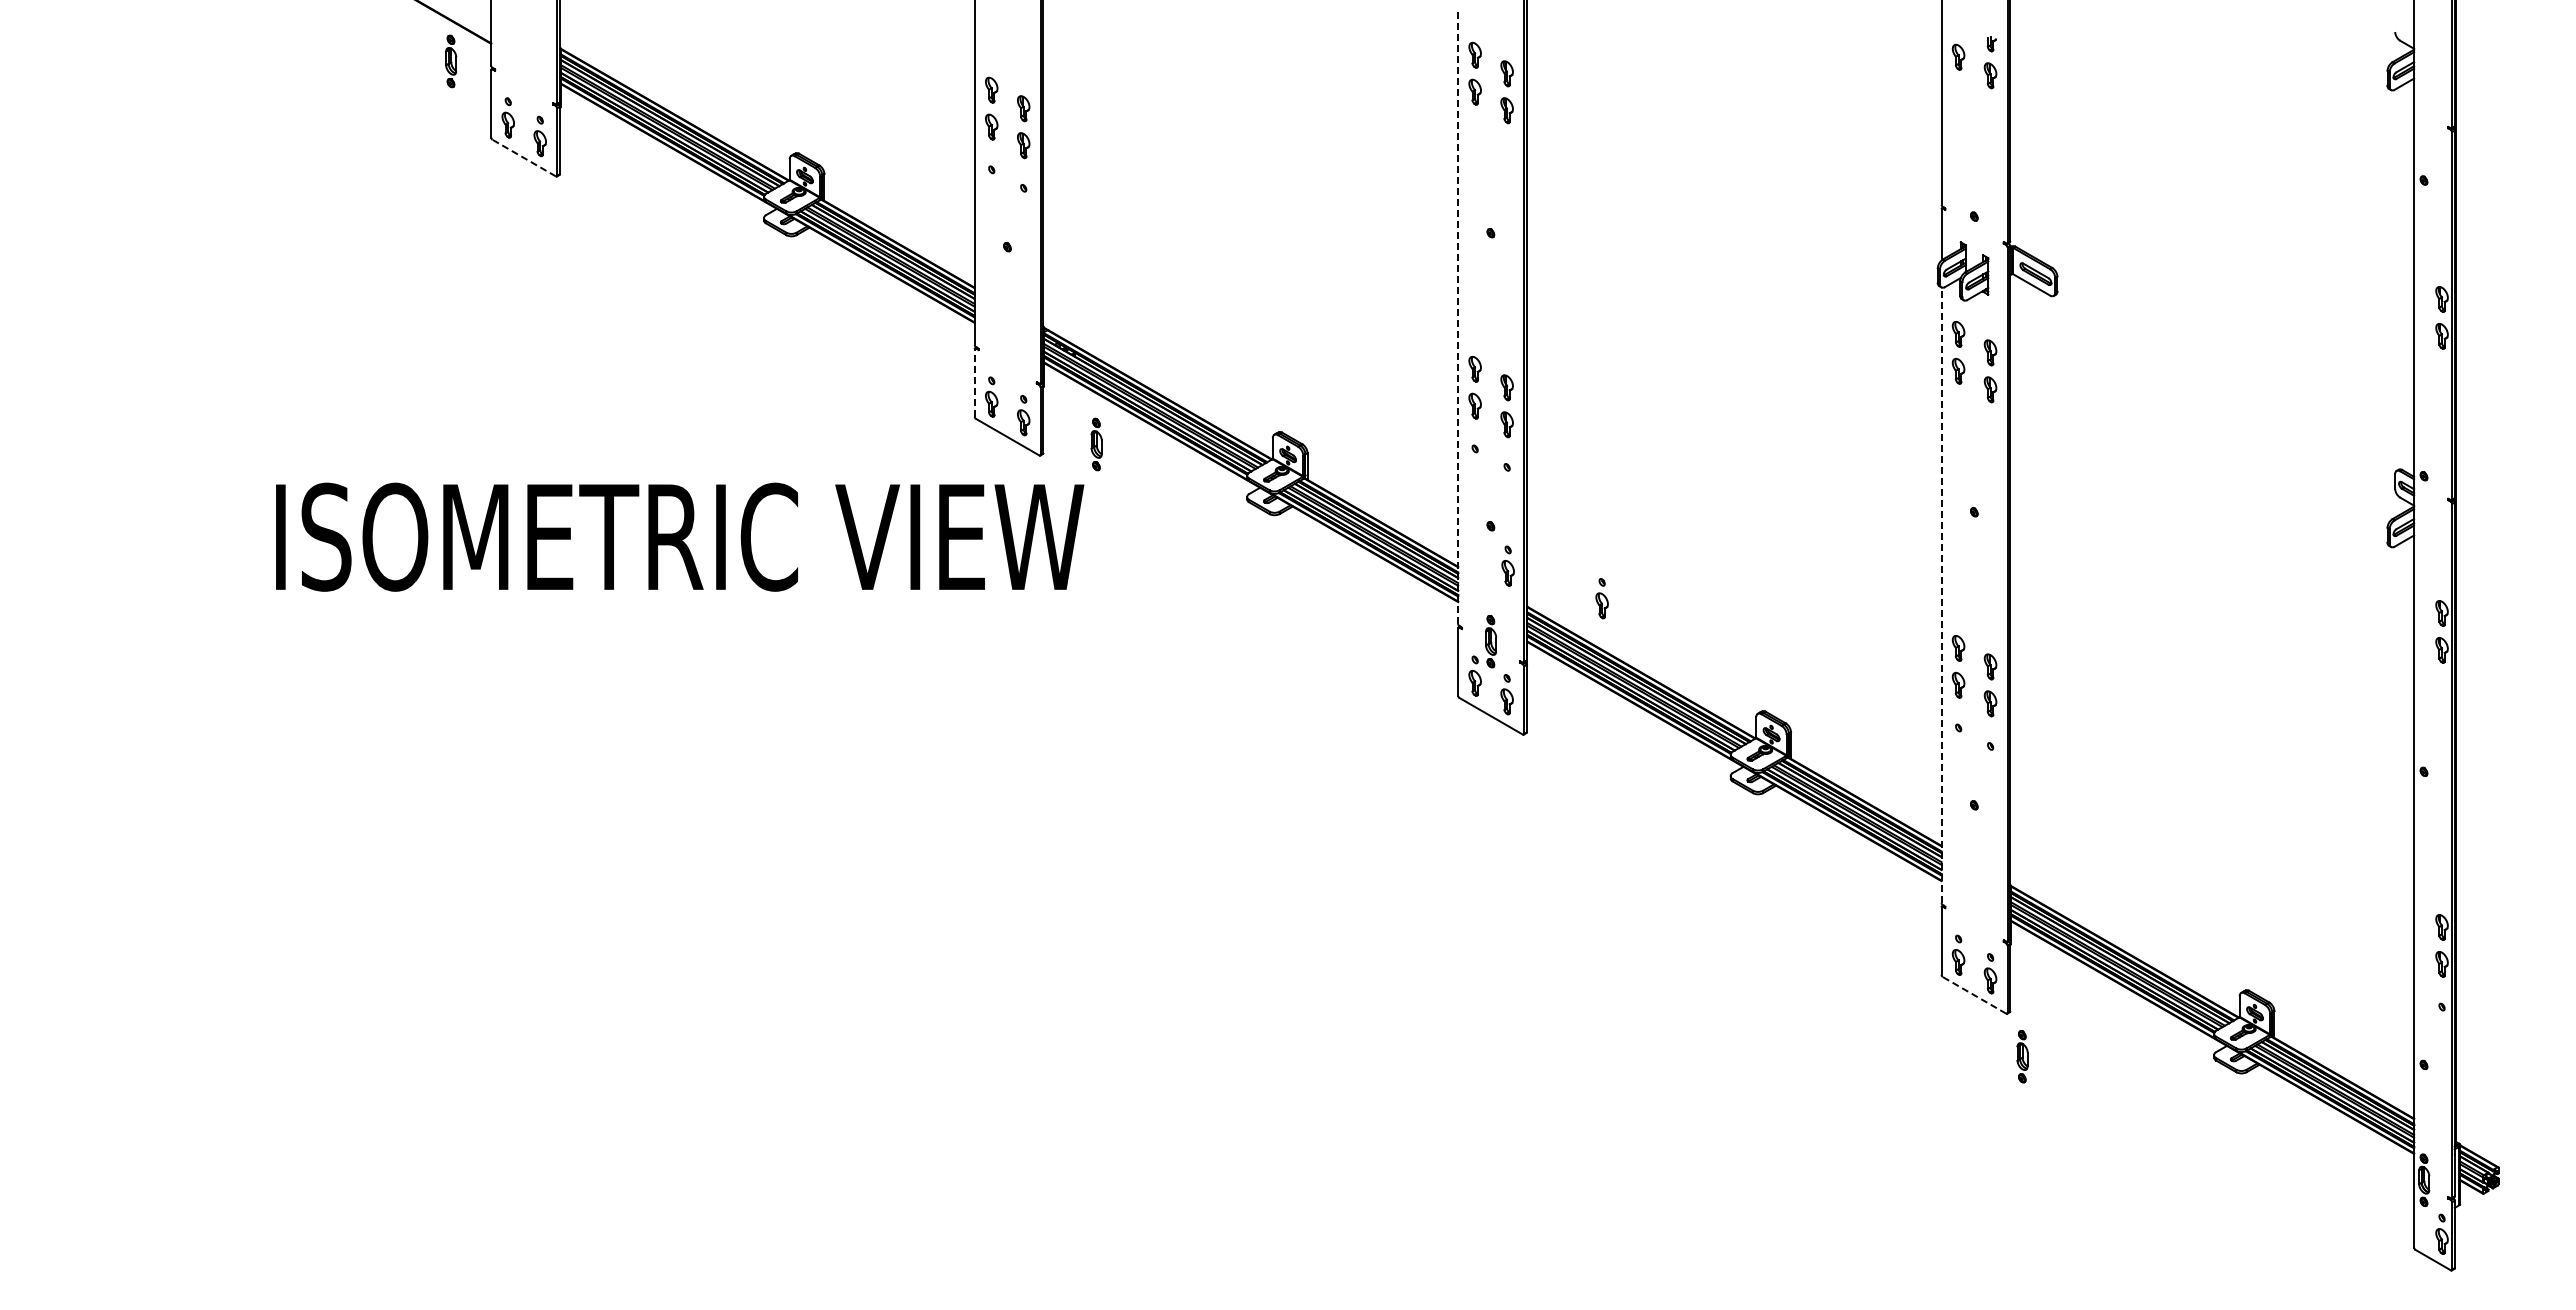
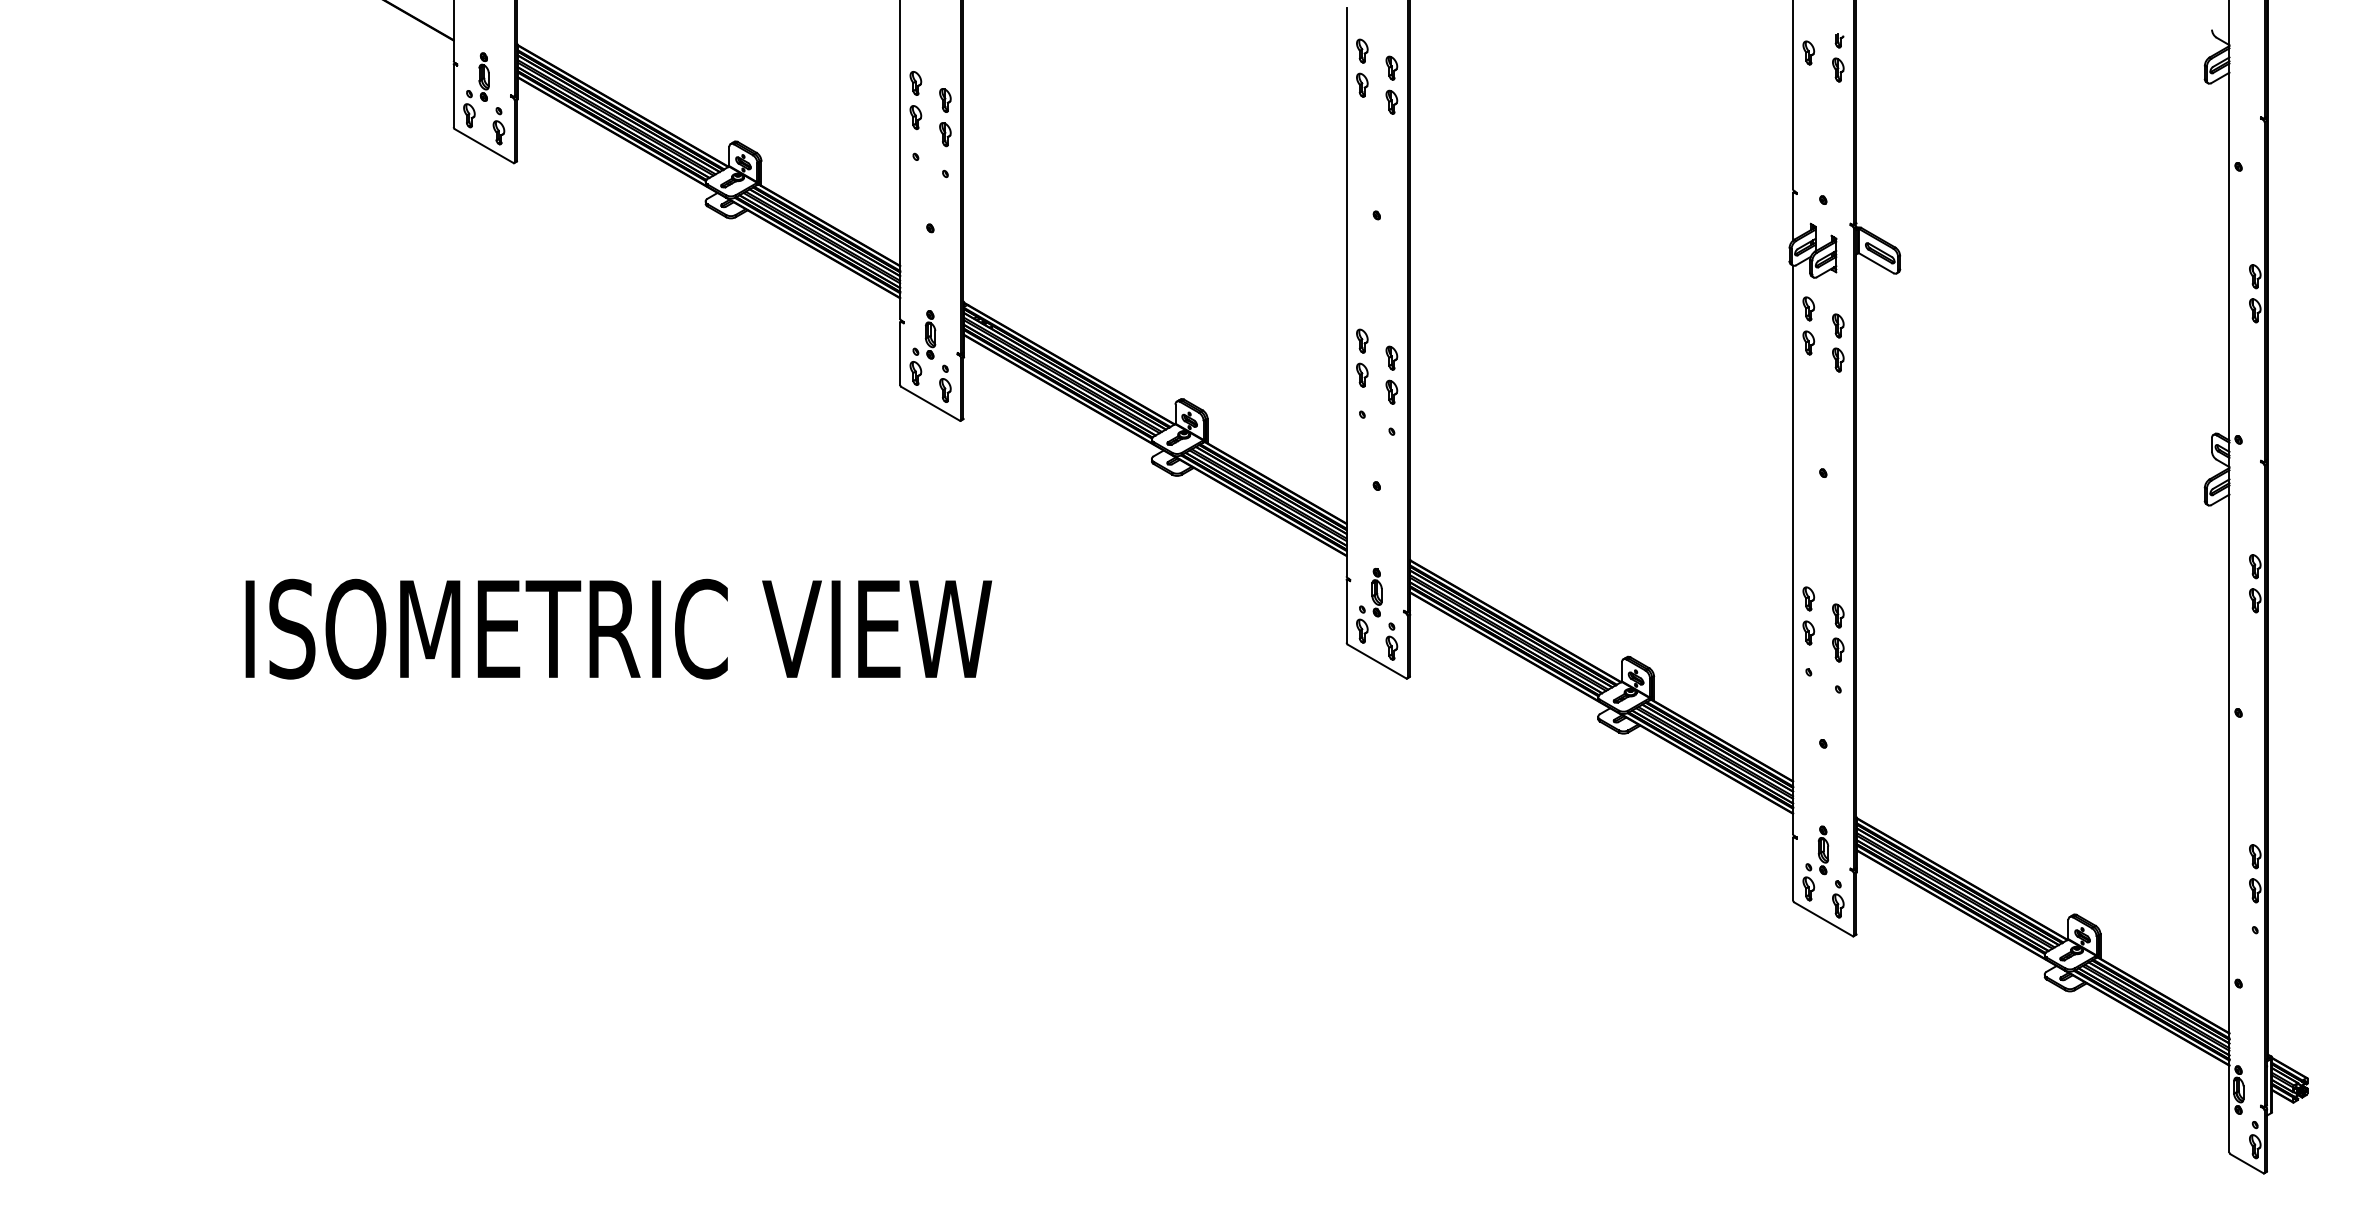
part: (451, 61) -> (484, 77), moved
line: (524, 158) -> (484, 146), dashed -> solid
line: (1458, 316) -> (1346, 292), dashed -> solid
line: (974, 382) -> (899, 353), dashed -> solid
part: (1096, 444) -> (930, 334), moved
text: (680, 536) -> (619, 628), moved
part: (1507, 565) -> (1392, 522), removed
line: (1941, 595) -> (1793, 550), dashed -> solid
part: (1601, 598) -> (1479, 552), removed
line: (1974, 995) -> (1823, 919), dashed -> solid
part: (2022, 1056) -> (1823, 850), moved

